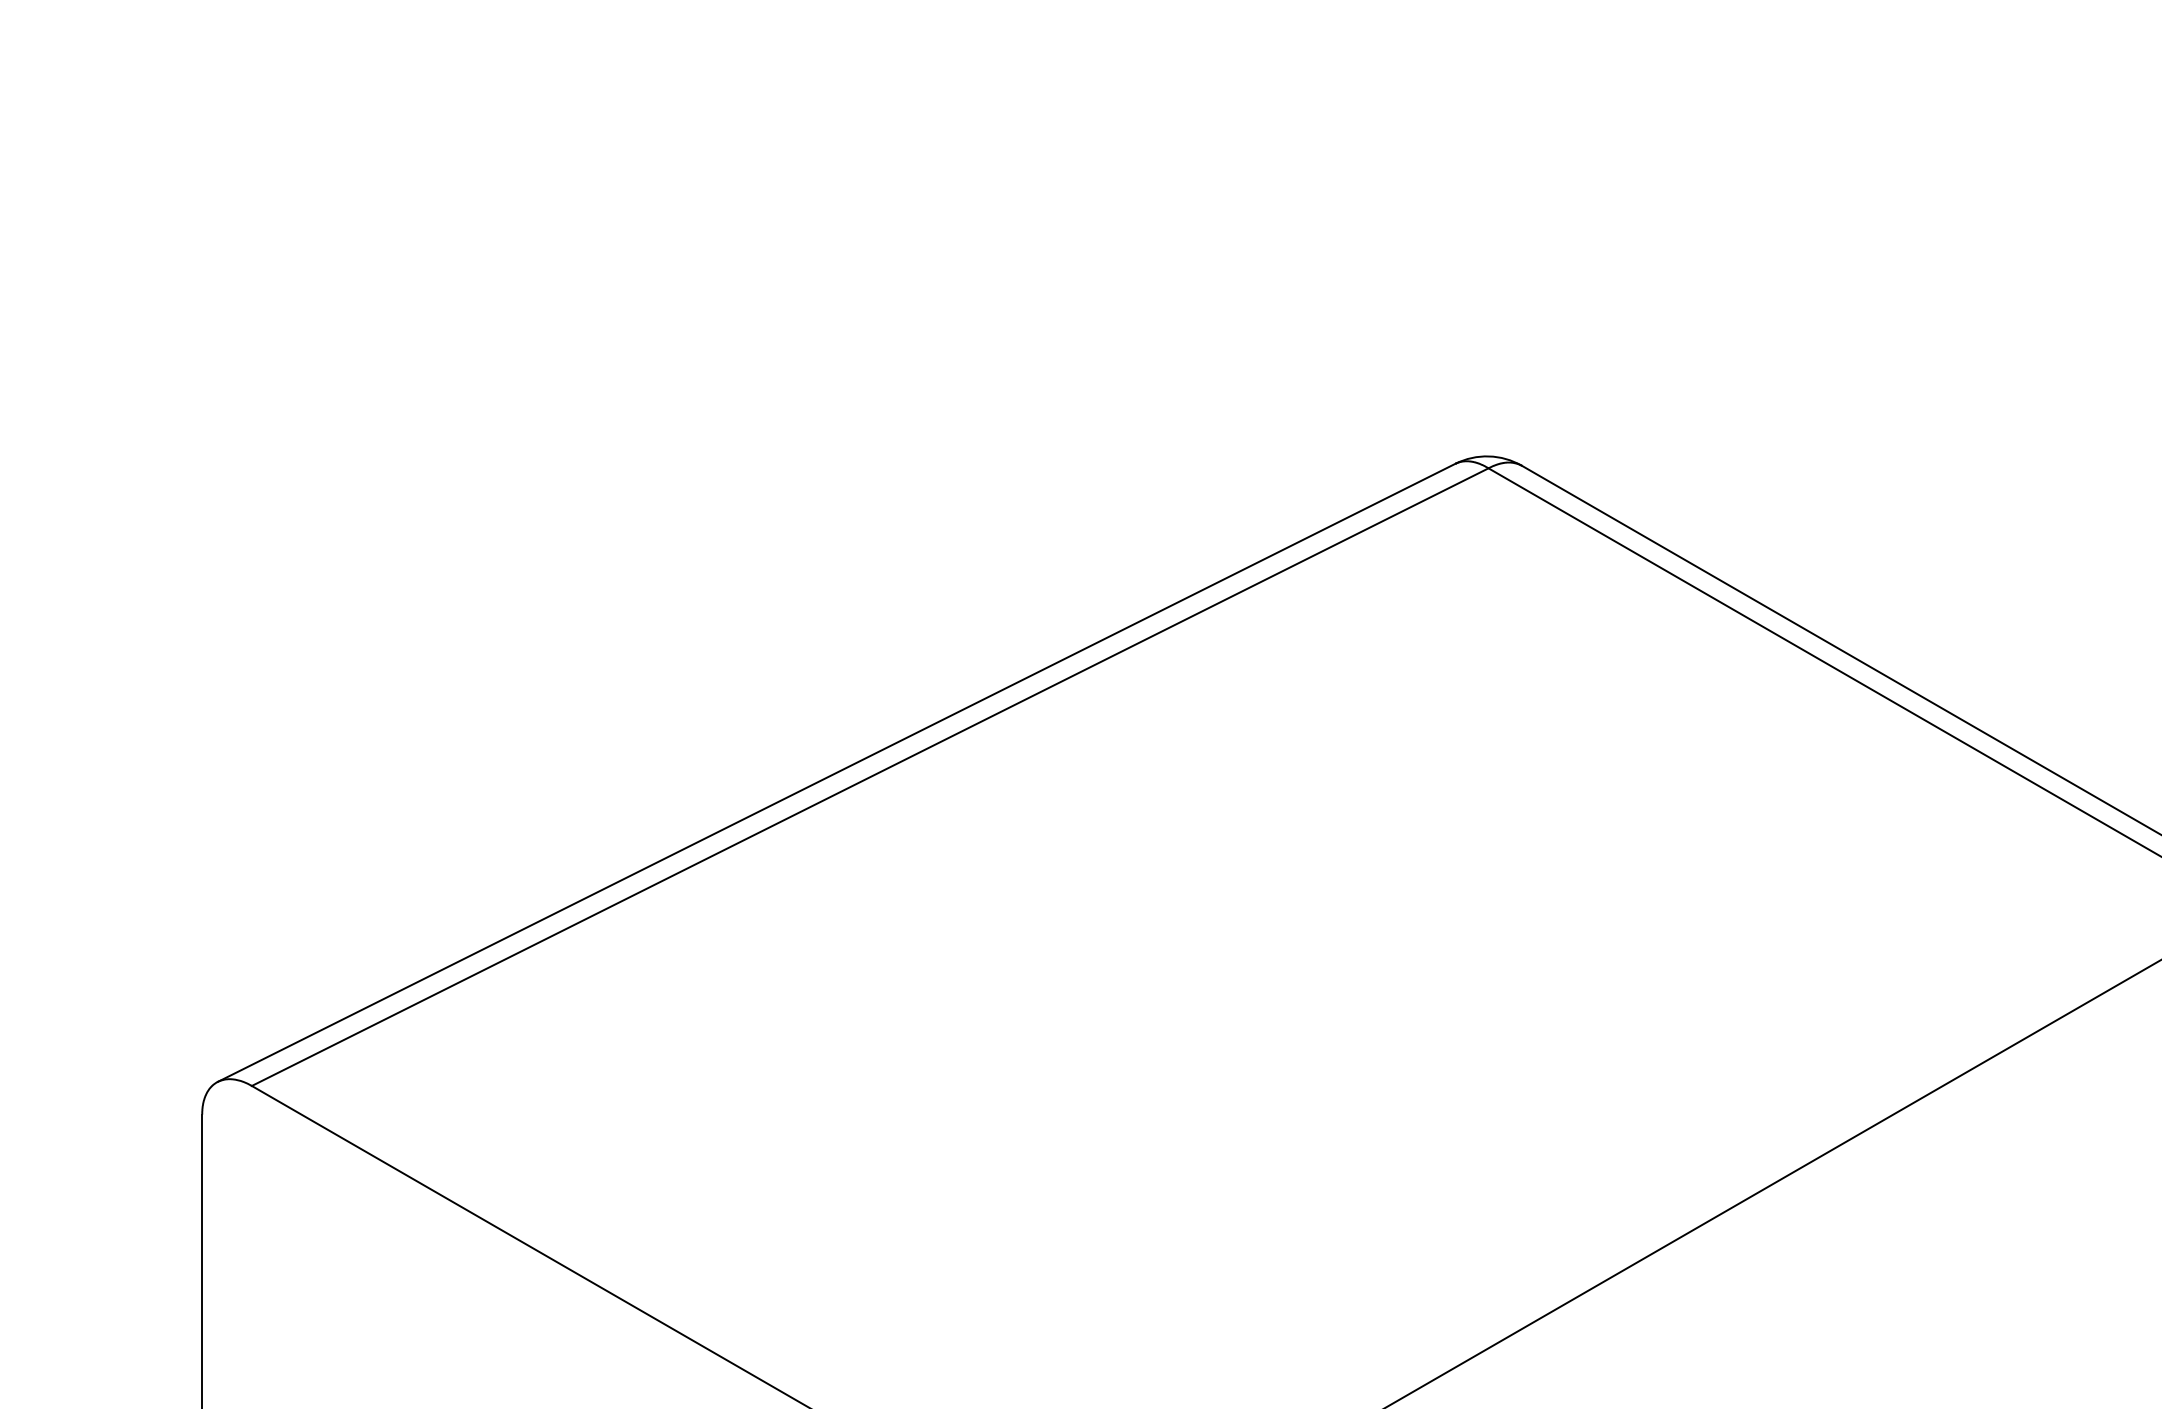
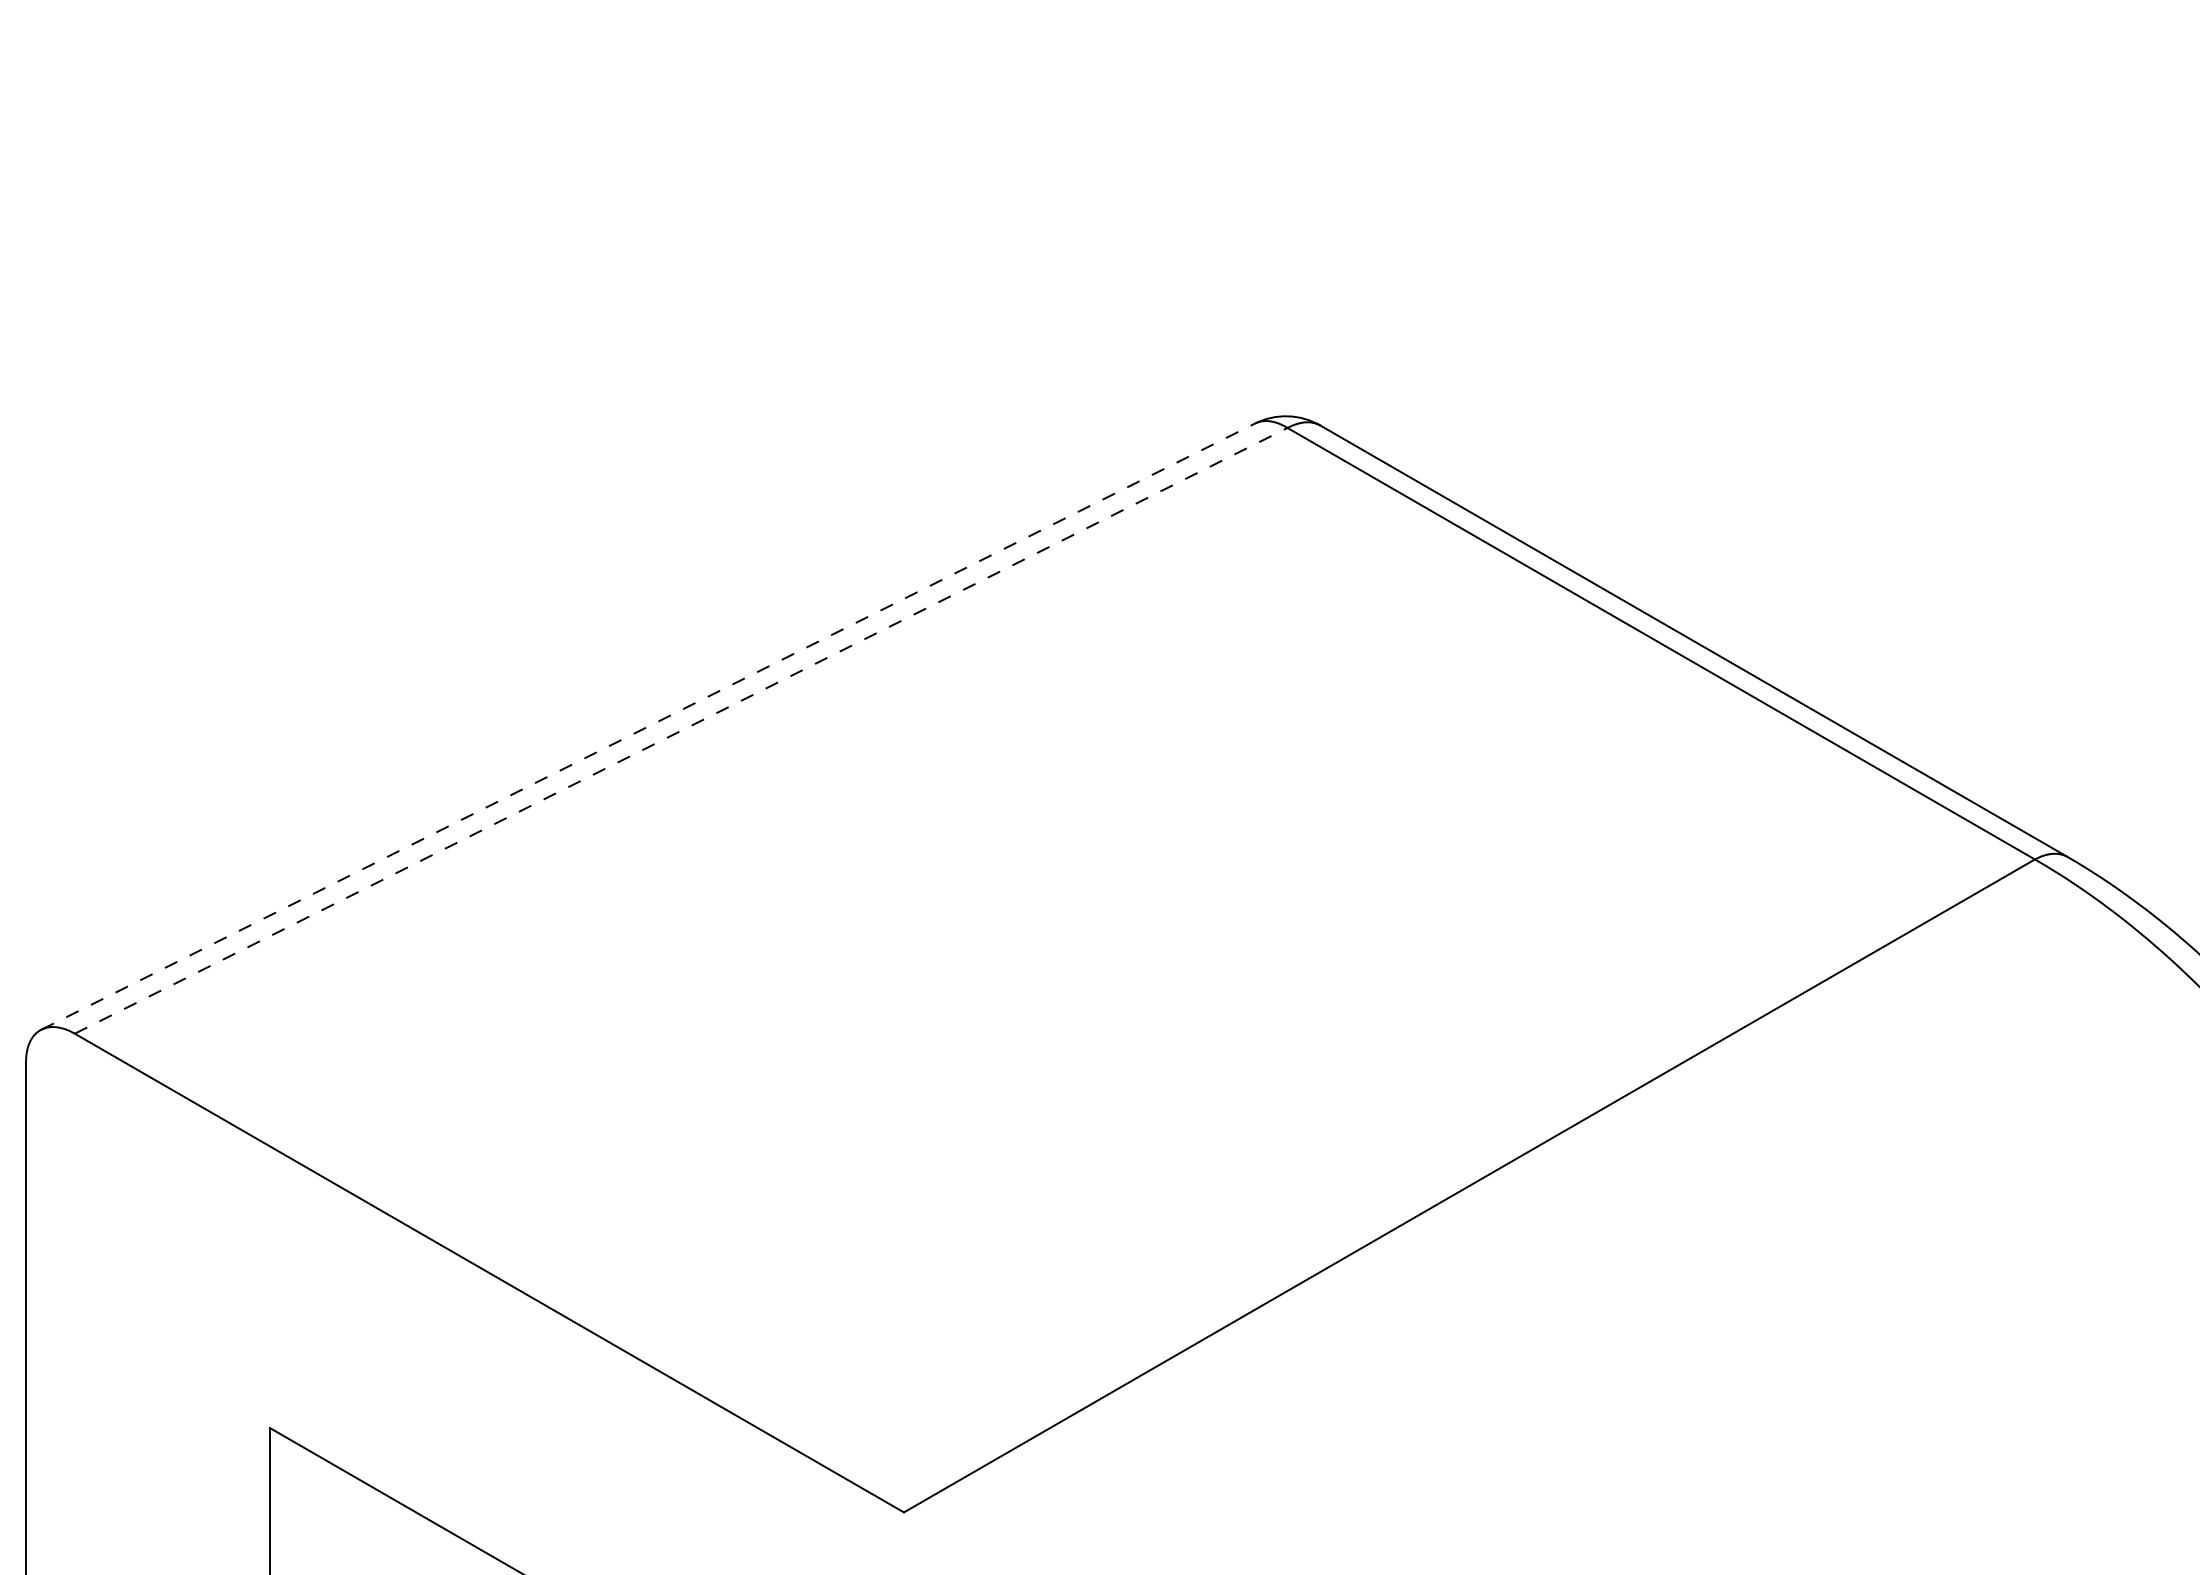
line: (836, 772) -> (648, 726), solid -> dashed
line: (870, 776) -> (681, 730), solid -> dashed

